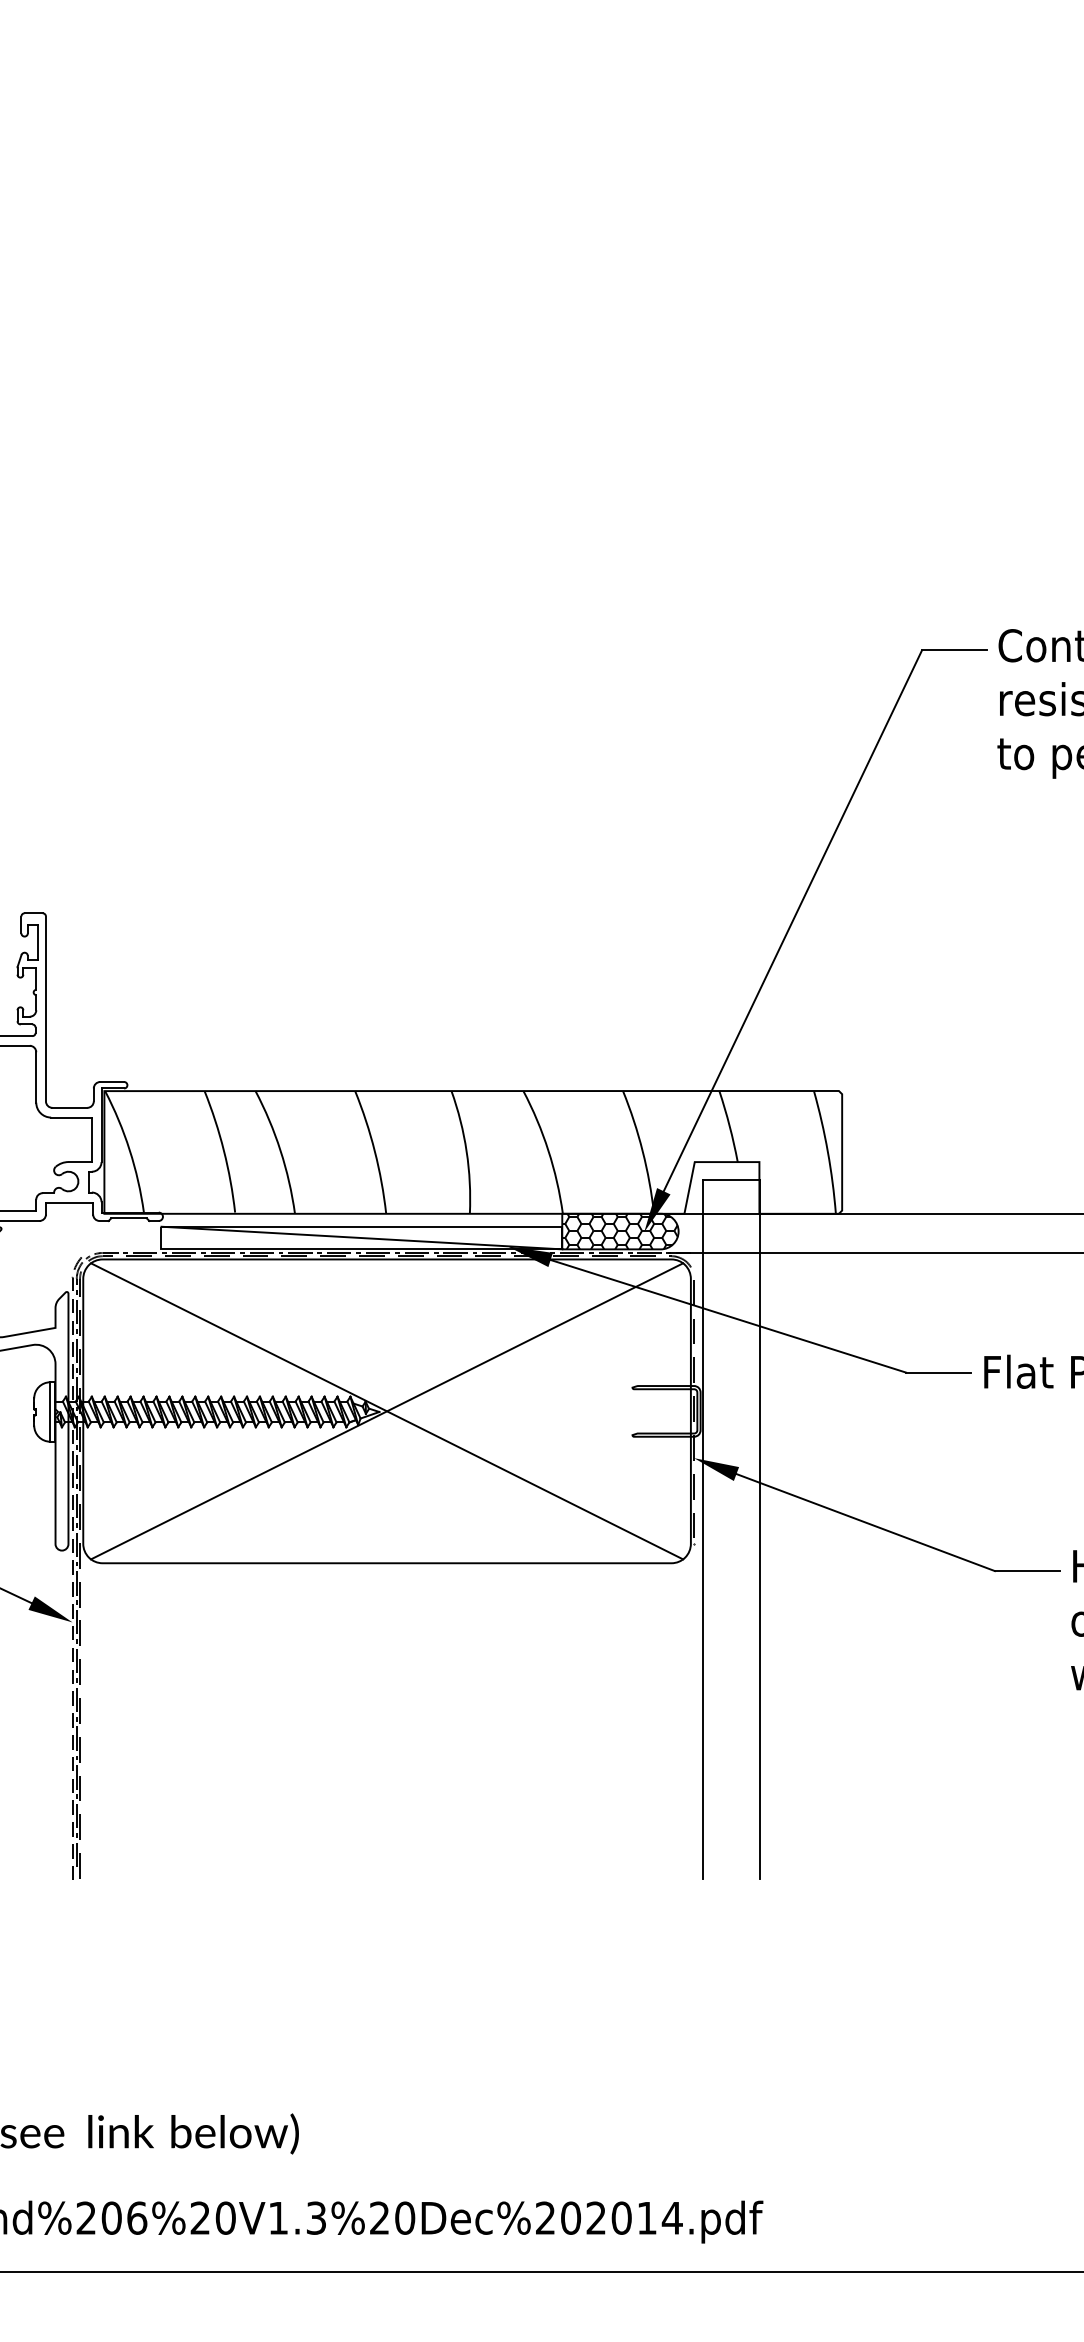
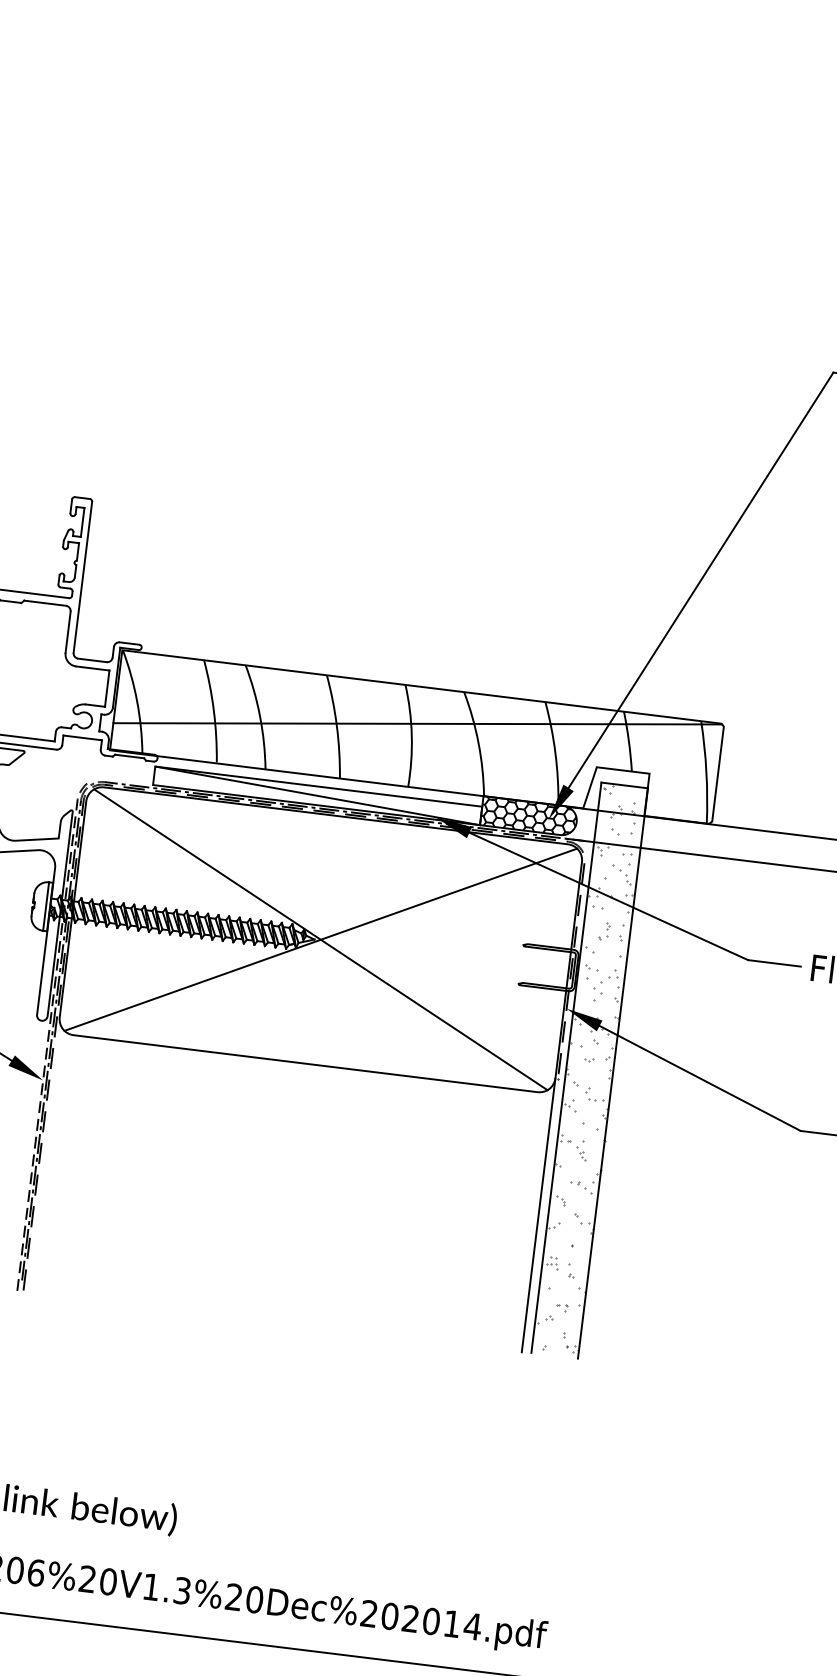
line: (471, 1135) -> (417, 723), added
hatch: (730, 1527) -> (589, 1068), added
line: (690, 1711) -> (538, 1215), added

